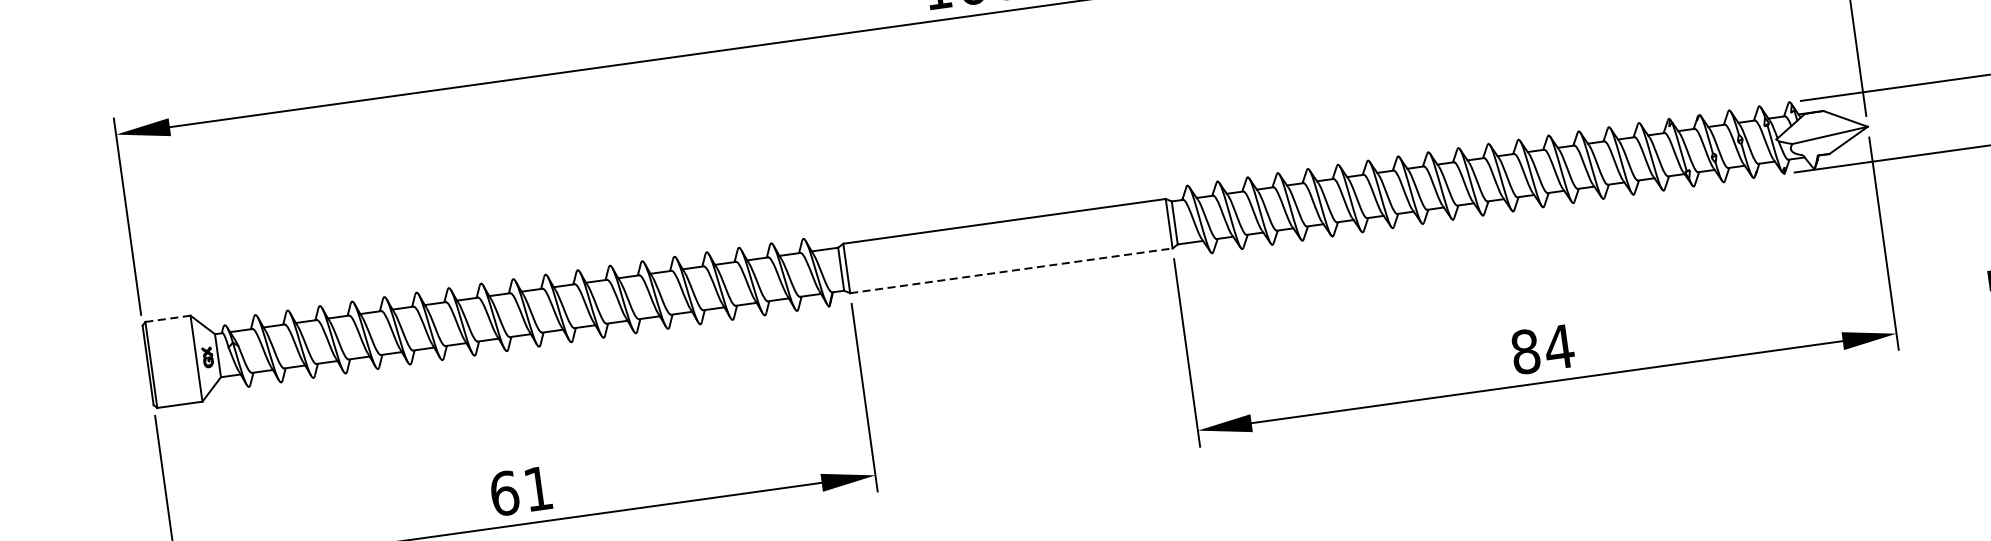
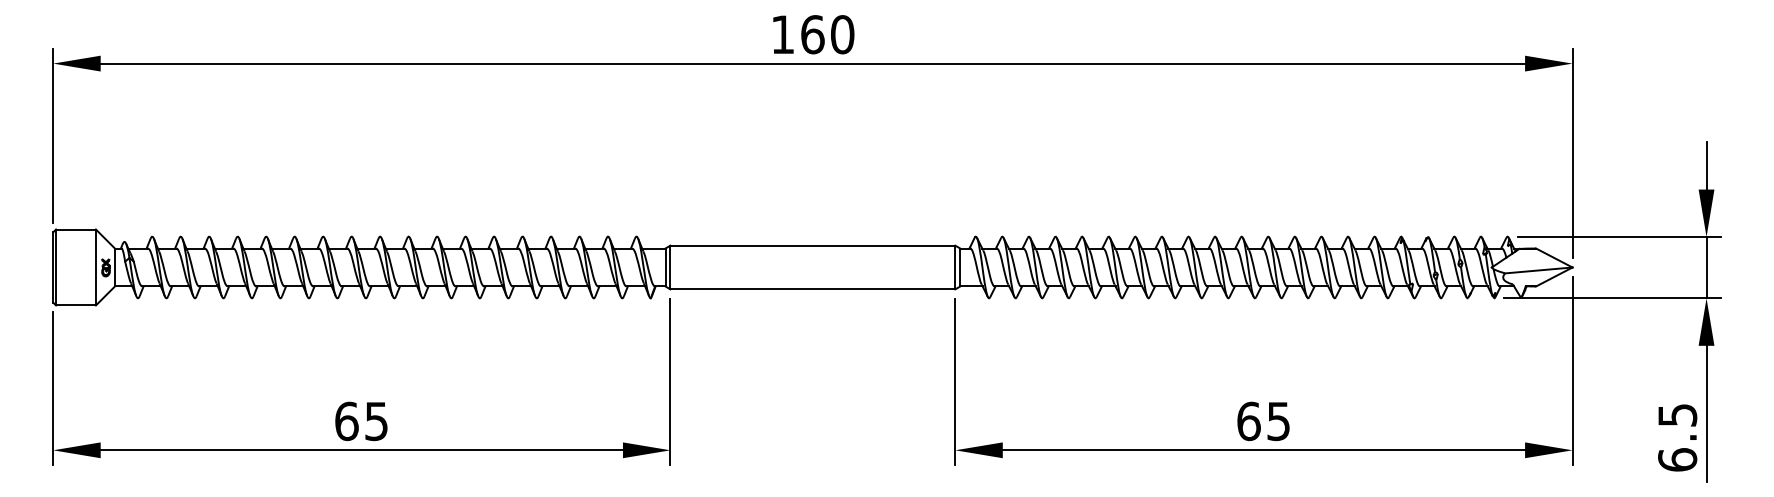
line: (1012, 270) -> (813, 289), dashed -> solid
line: (168, 318) -> (76, 229), dashed -> solid
text: (1543, 349) -> (1264, 421), 84 -> 65
text: (538, 488) -> (376, 421), 61 -> 65

